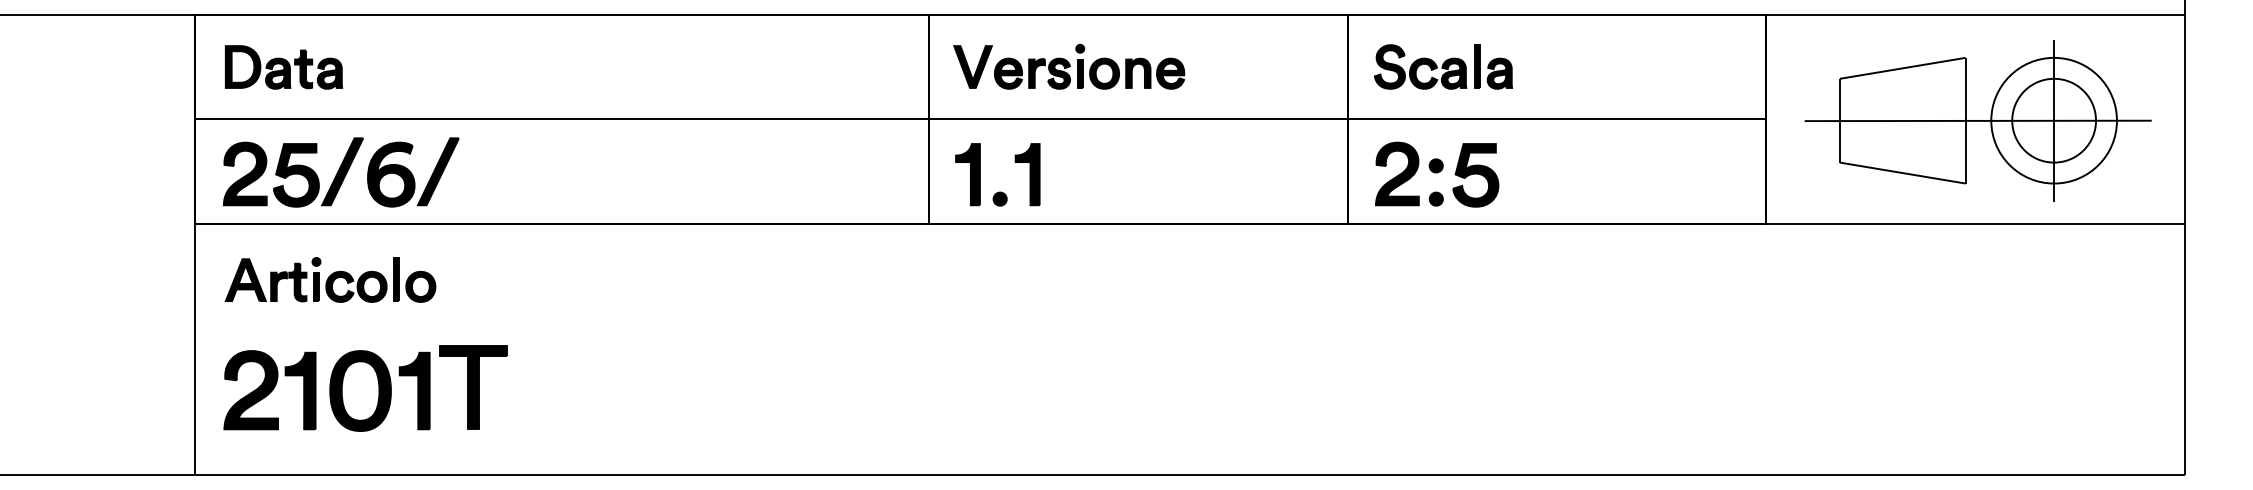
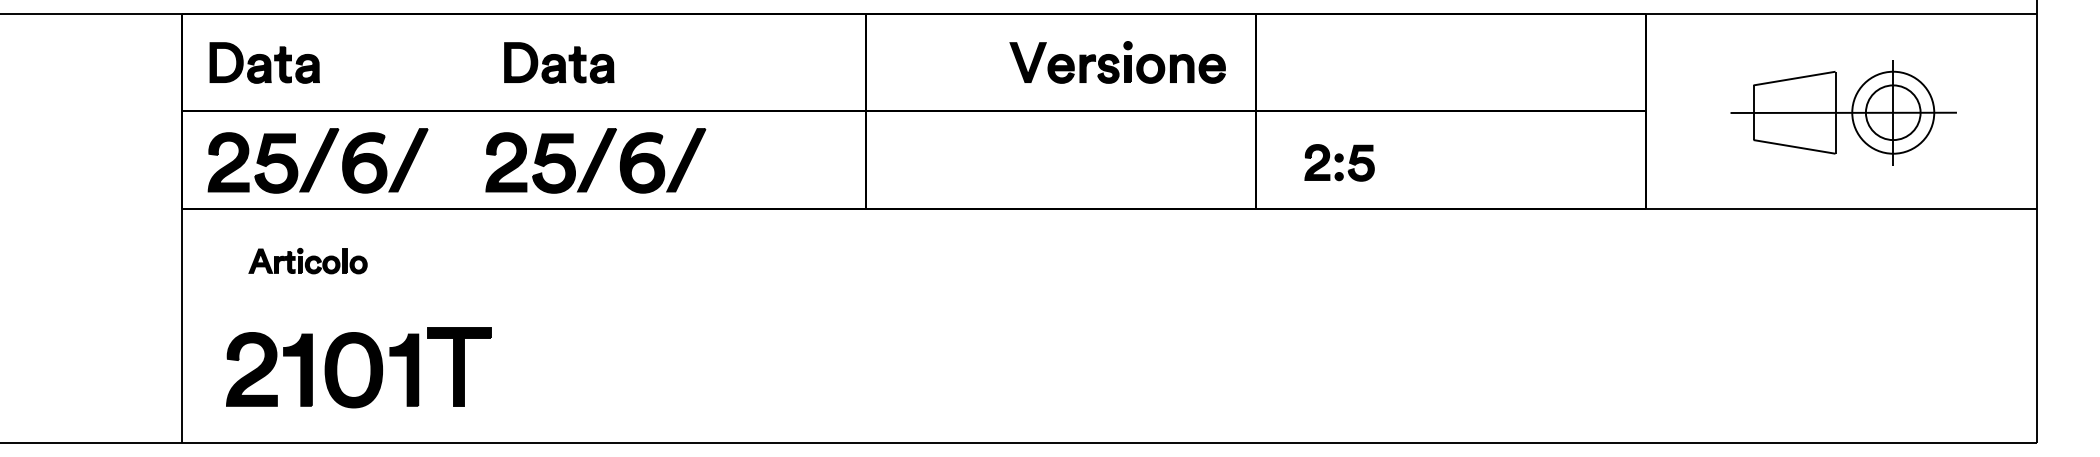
part: (1069, 66) -> (1118, 62), moved
part: (1443, 66) -> (1345, 62), removed
part: (600, 67) -> (559, 63), added
part: (1977, 120) -> (1843, 112), size x0.7
part: (639, 172) -> (596, 160), added
part: (980, 174) -> (913, 162), removed
part: (1437, 174) -> (1339, 162), size x0.6
part: (330, 279) -> (308, 260), size x0.6
part: (365, 388) -> (358, 367), moved

